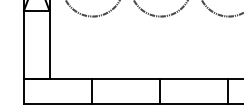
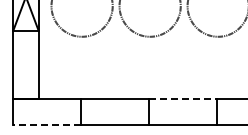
line: (194, 79) -> (183, 99), solid -> dashed
line: (57, 104) -> (46, 124), solid -> dashed

